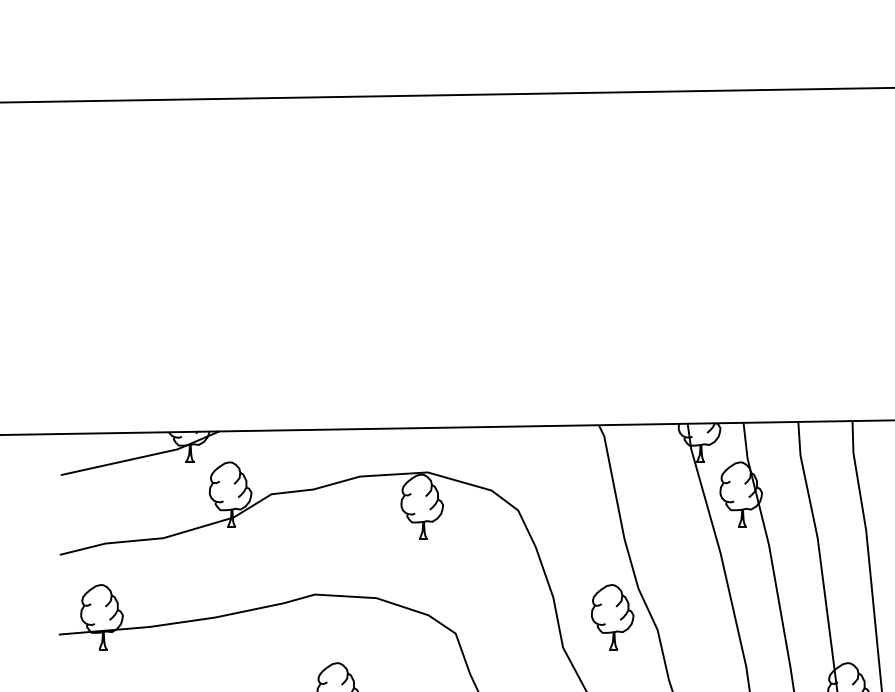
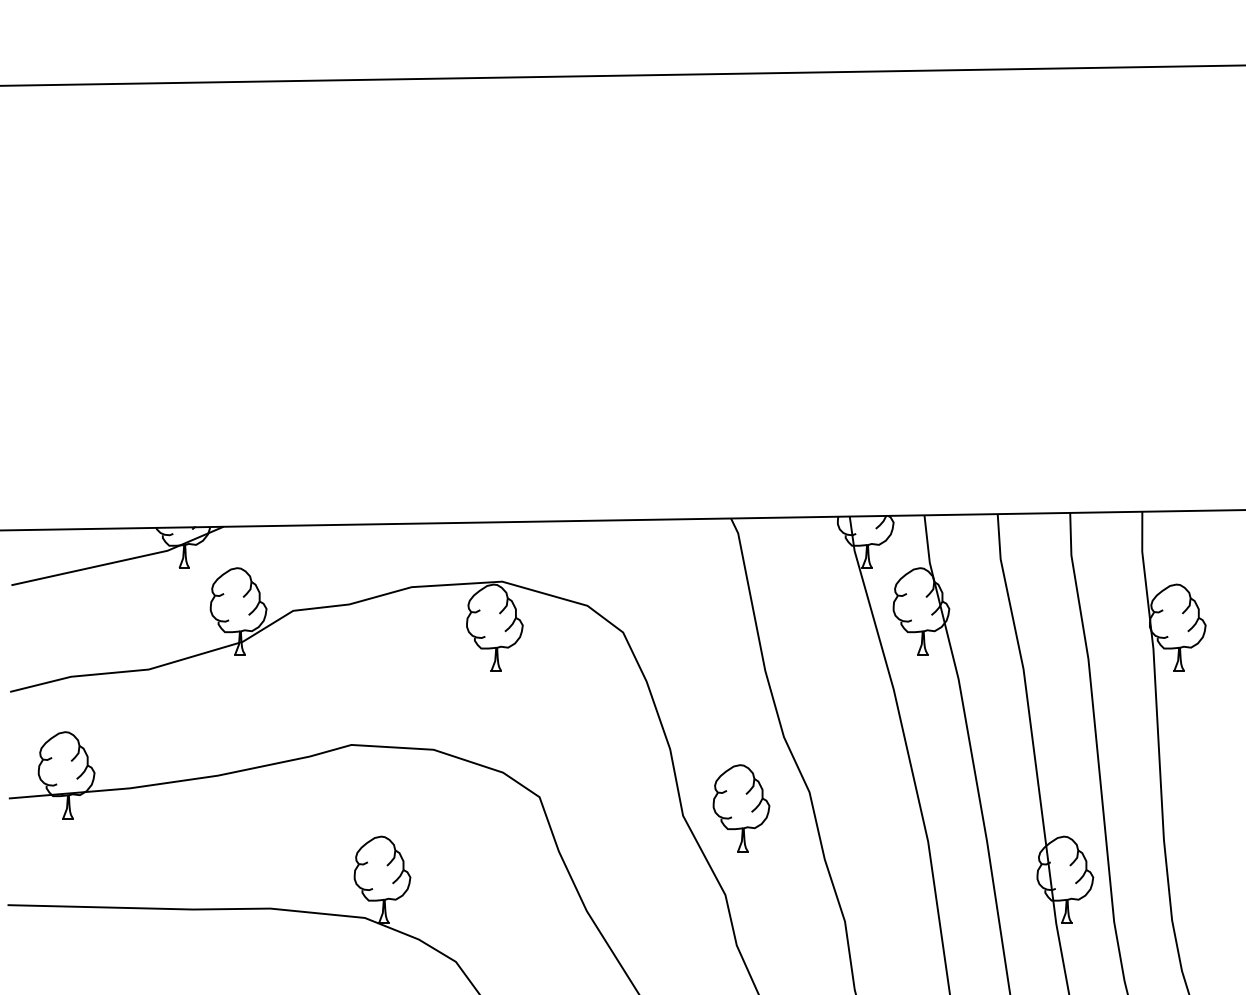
part: (612, 617) -> (741, 808), moved

